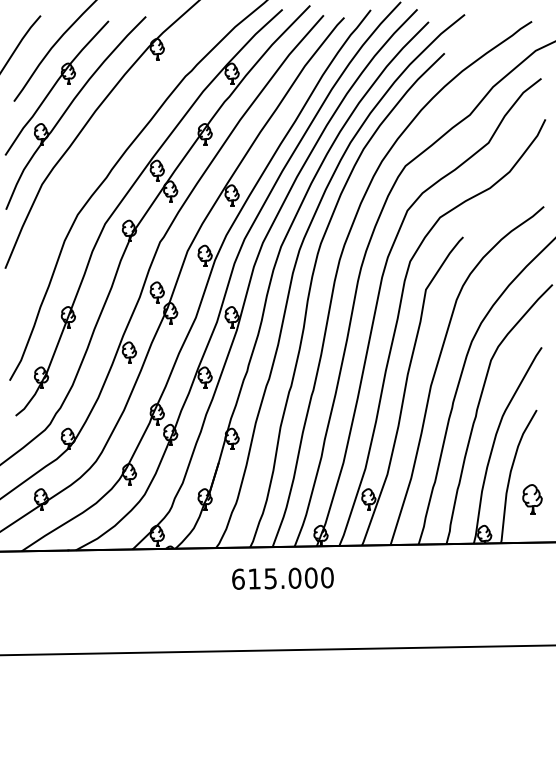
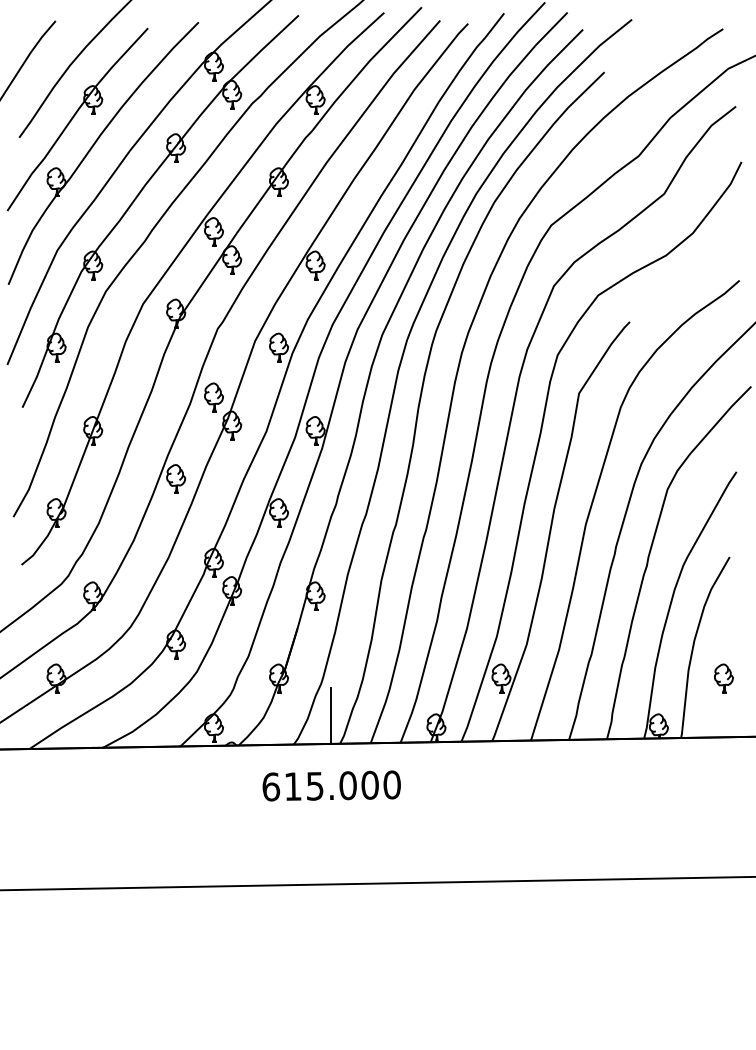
part: (101, 144) -> (138, 196), added
part: (532, 499) -> (723, 678), size x0.71
line: (243, 526) -> (331, 715), added
text: (282, 578) -> (331, 785), moved

